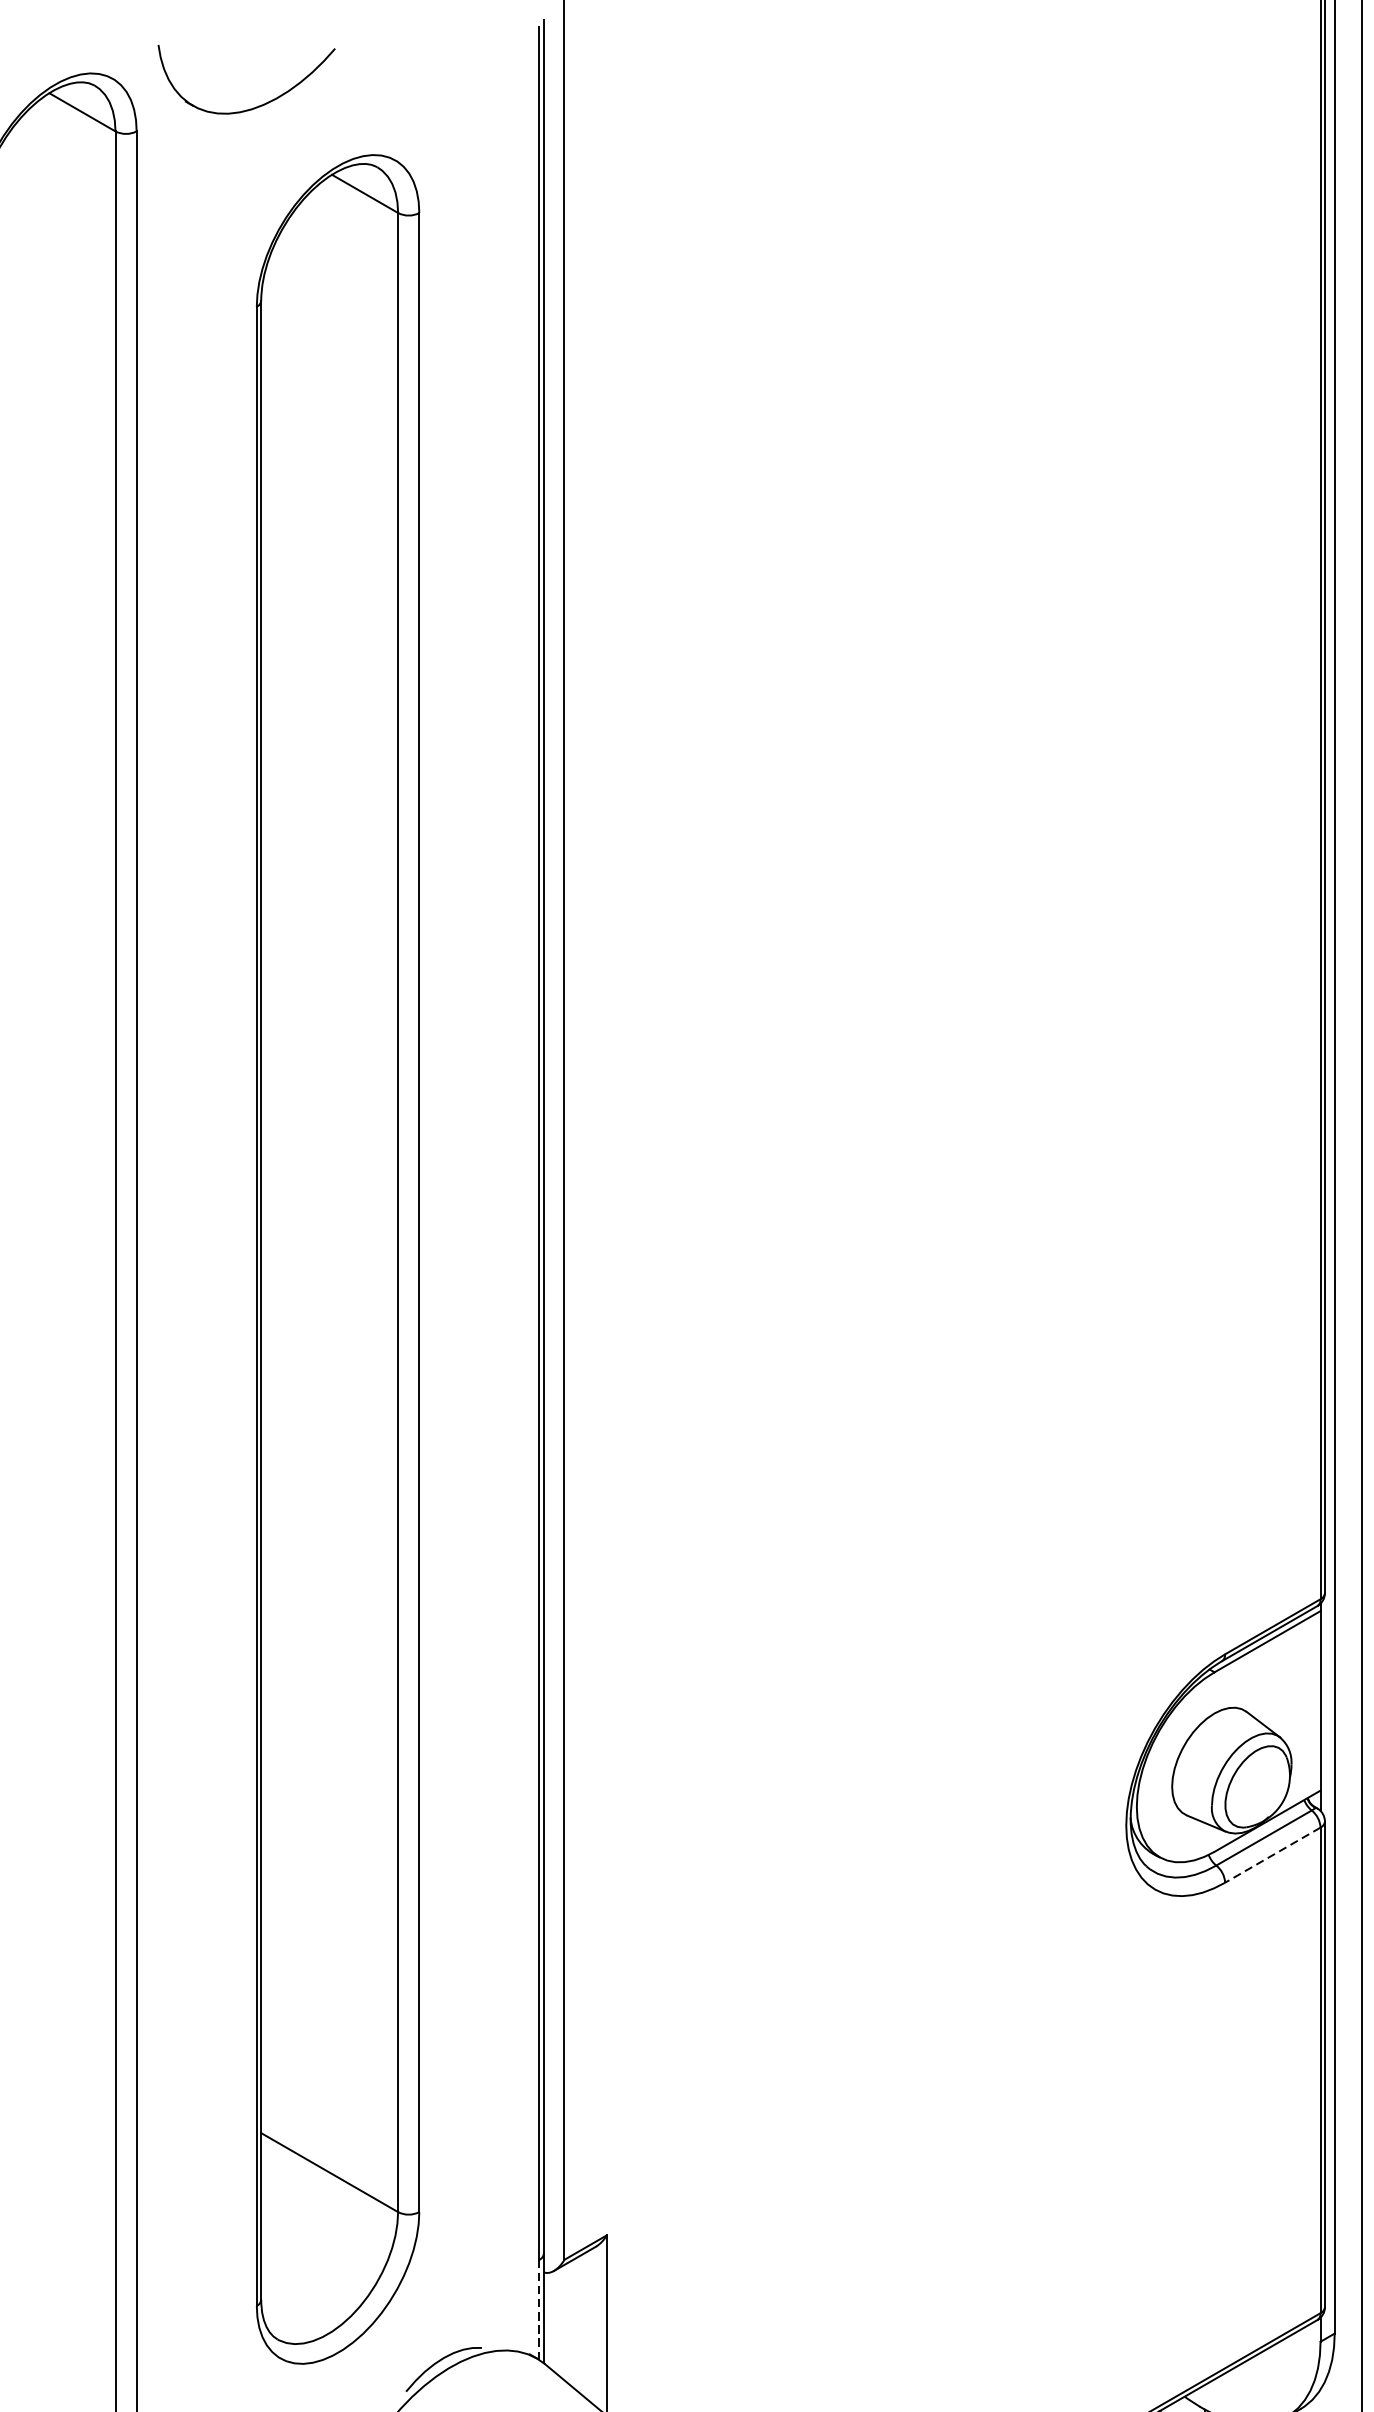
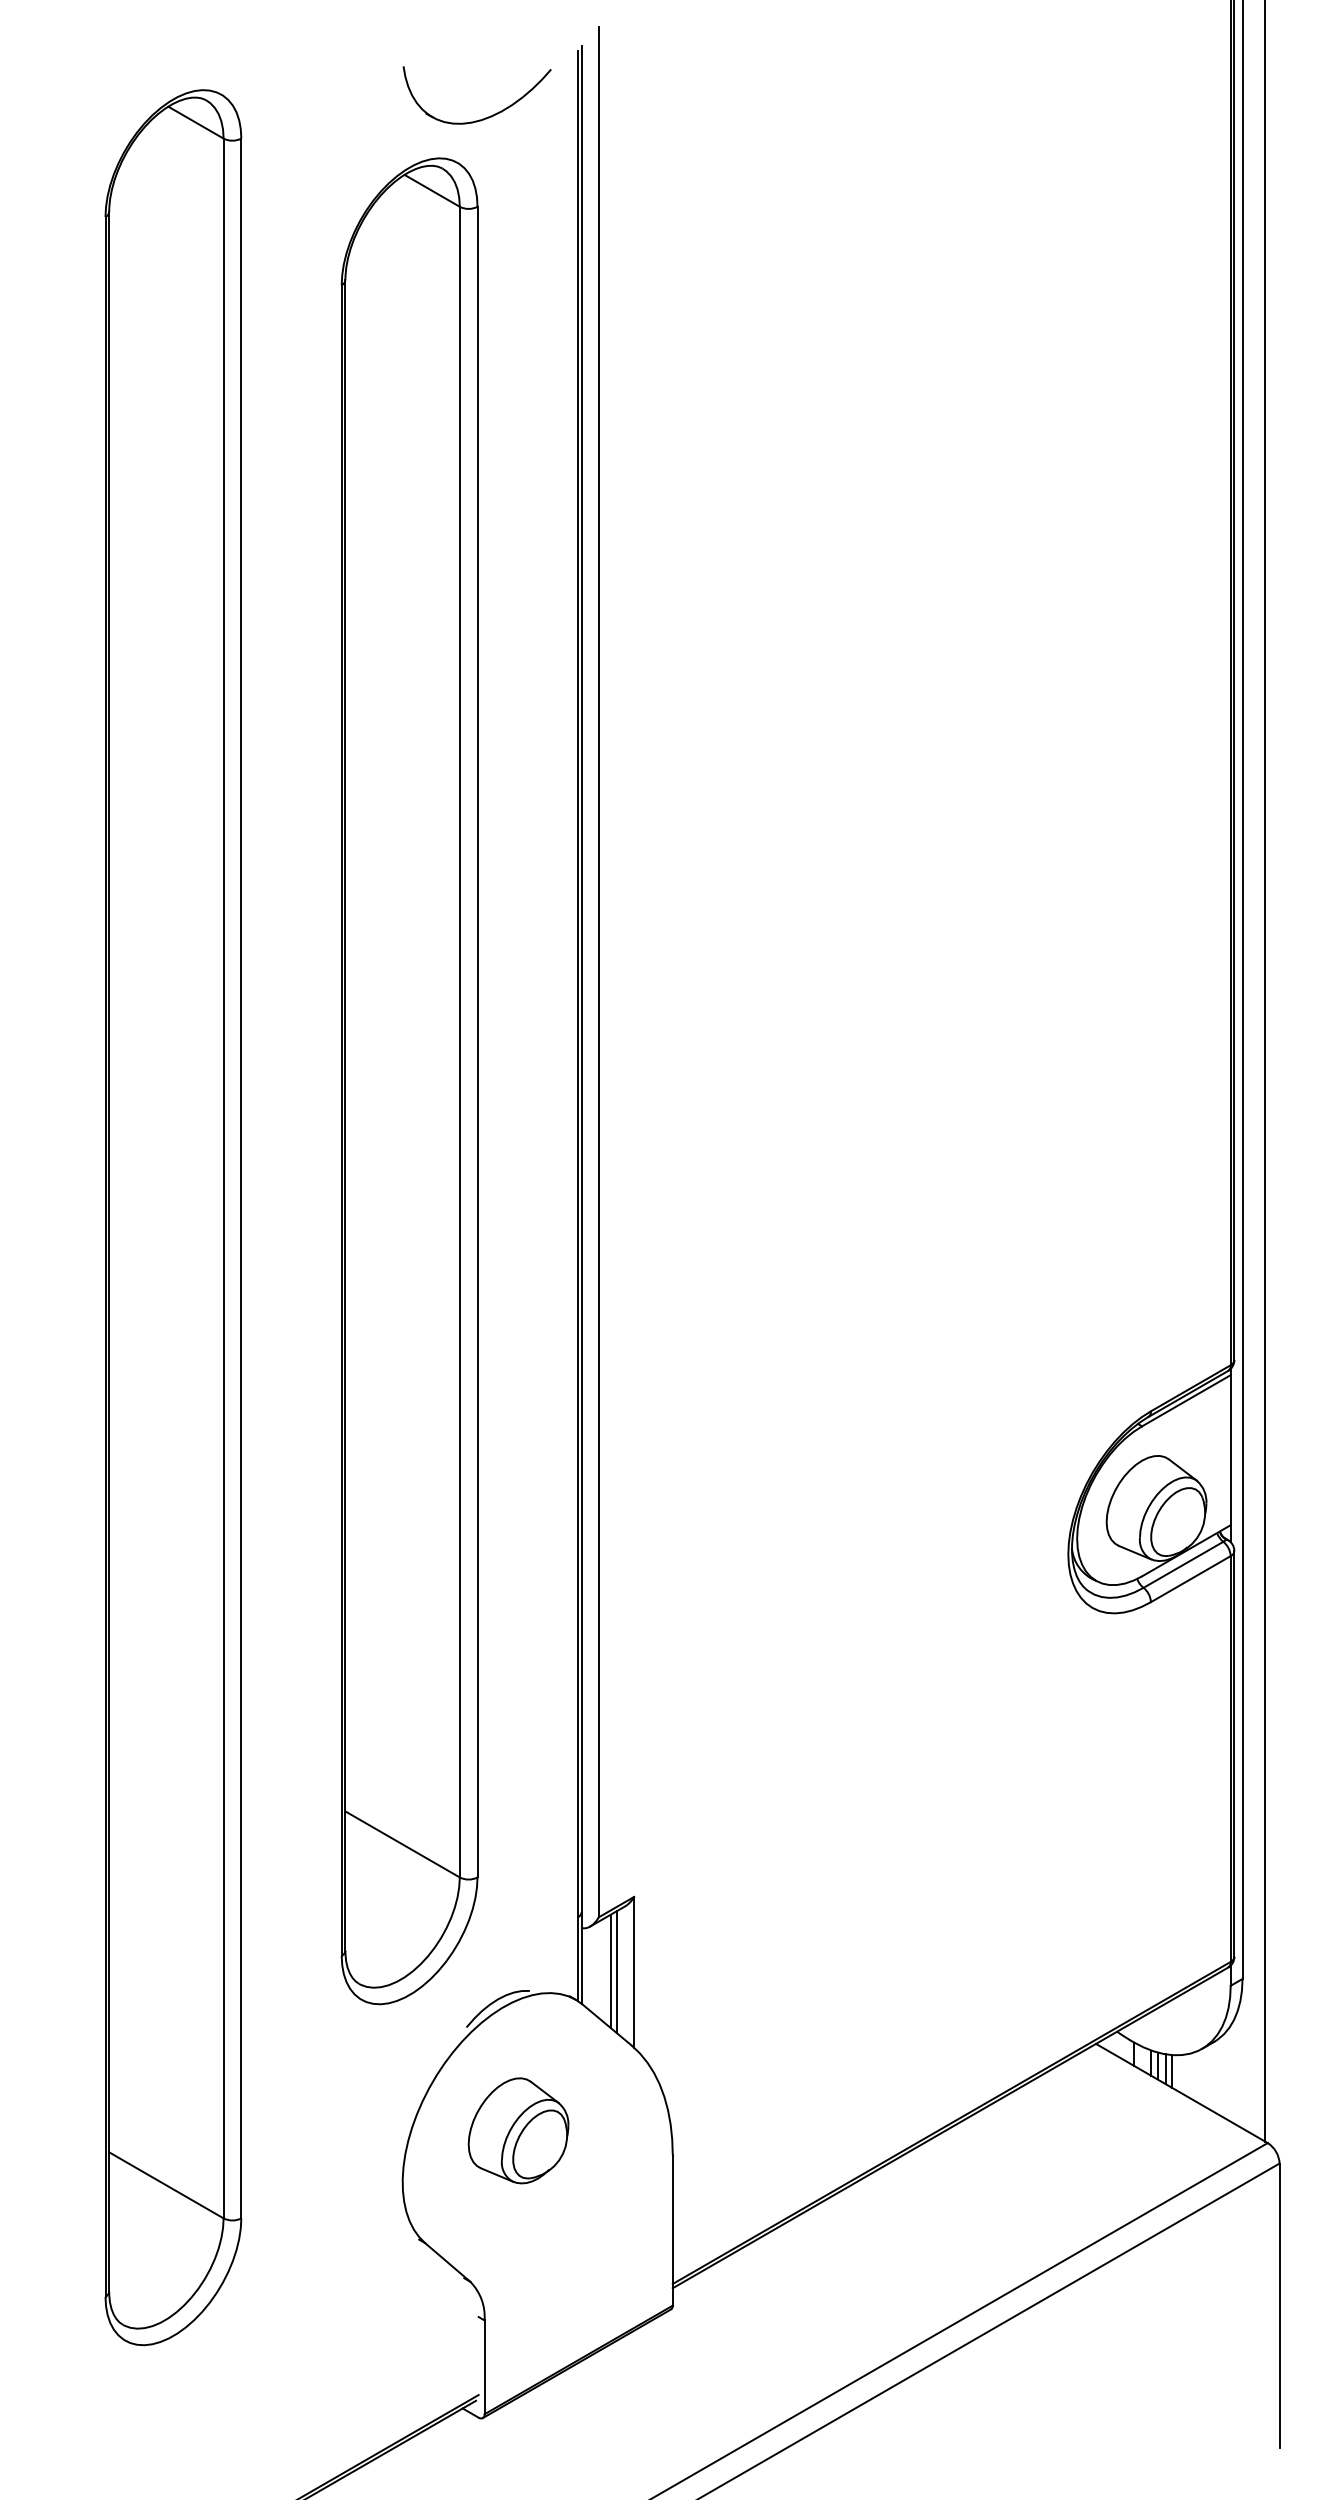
part: (256, 106) -> (485, 117), moved
line: (1272, 1855) -> (1190, 1579), dashed -> solid
line: (538, 2310) -> (577, 1959), dashed -> solid
line: (578, 2323) -> (610, 1970), added
line: (585, 2324) -> (616, 1971), added

